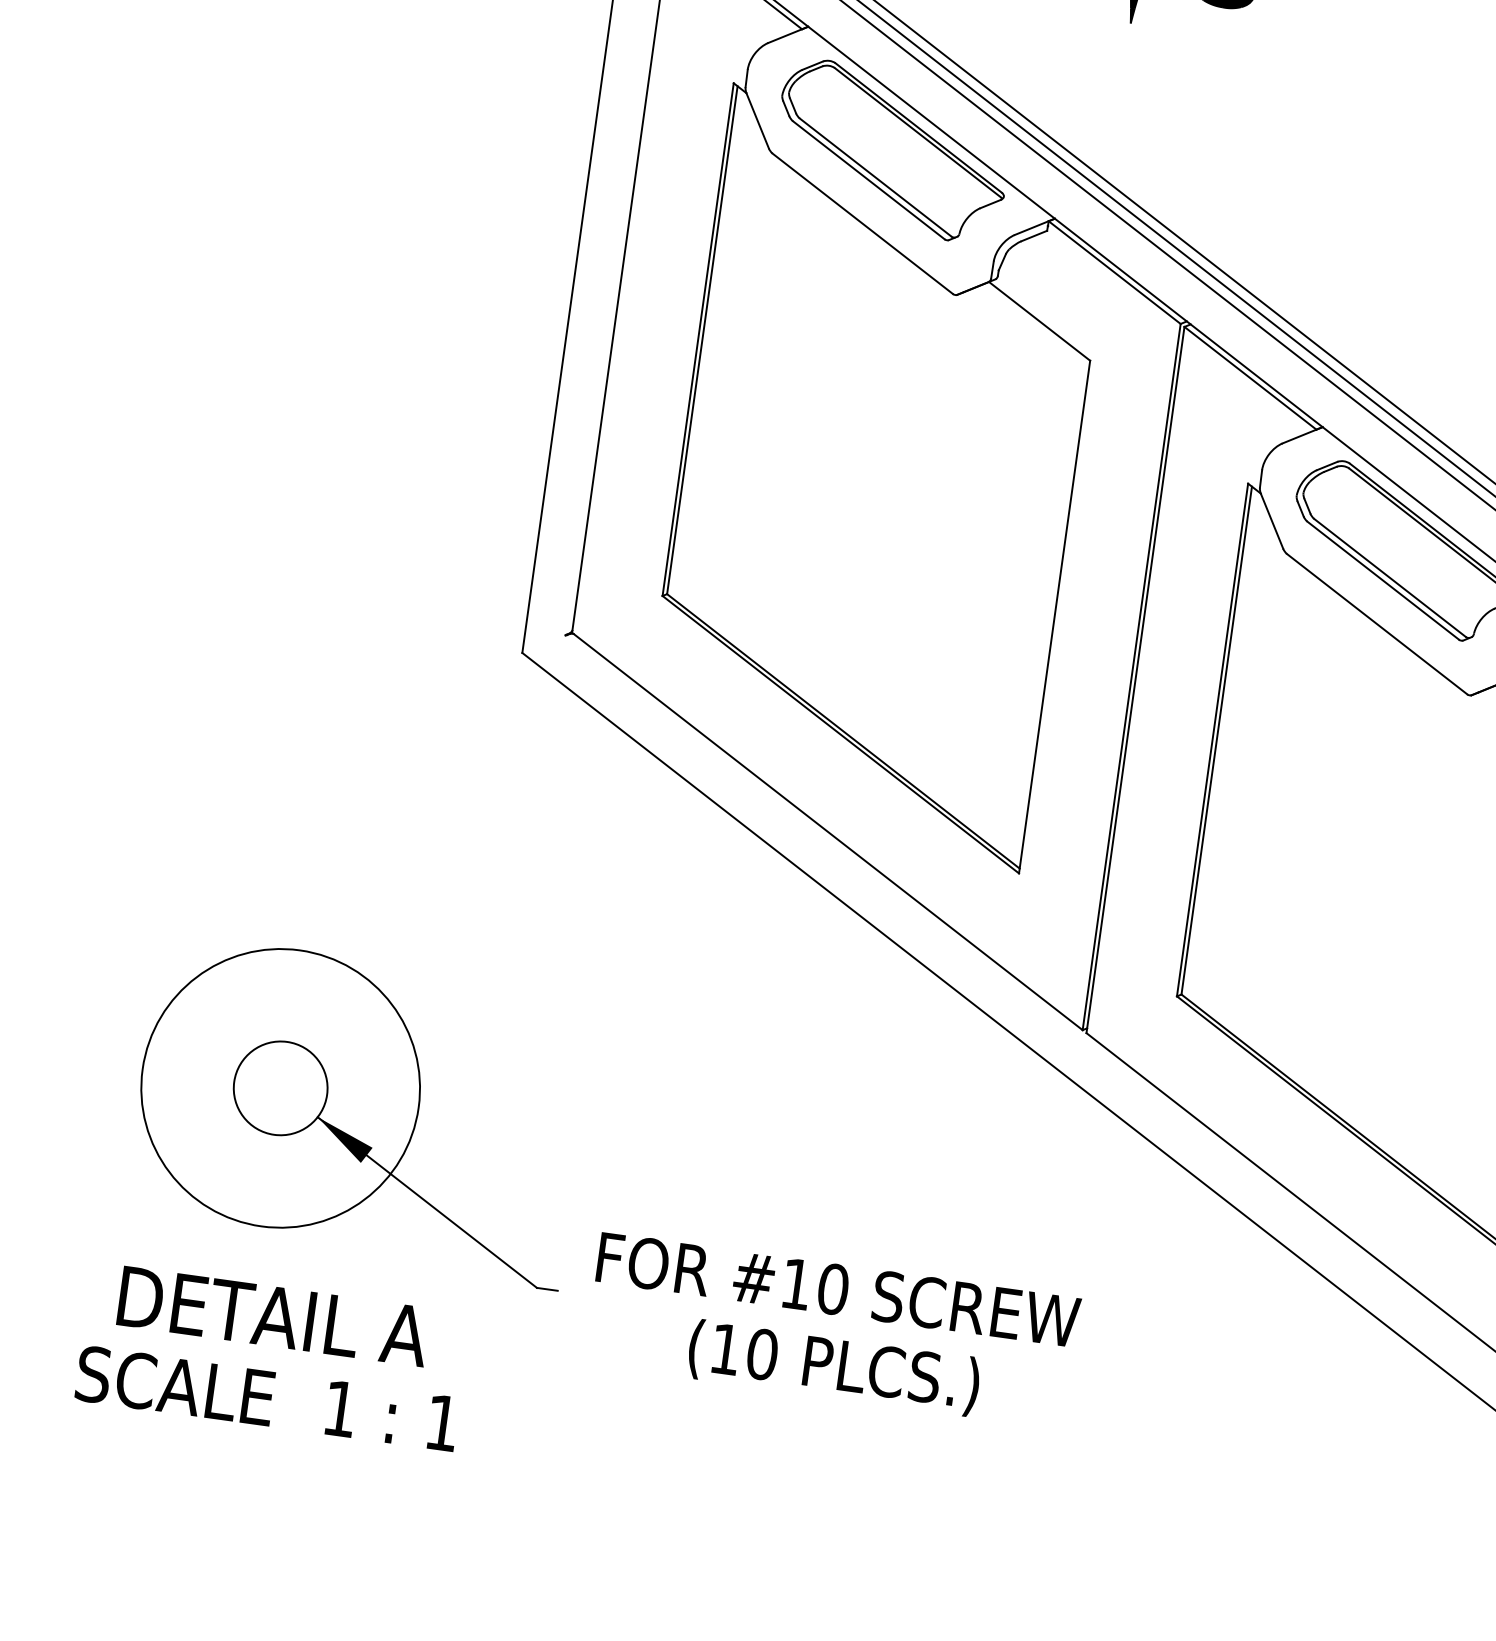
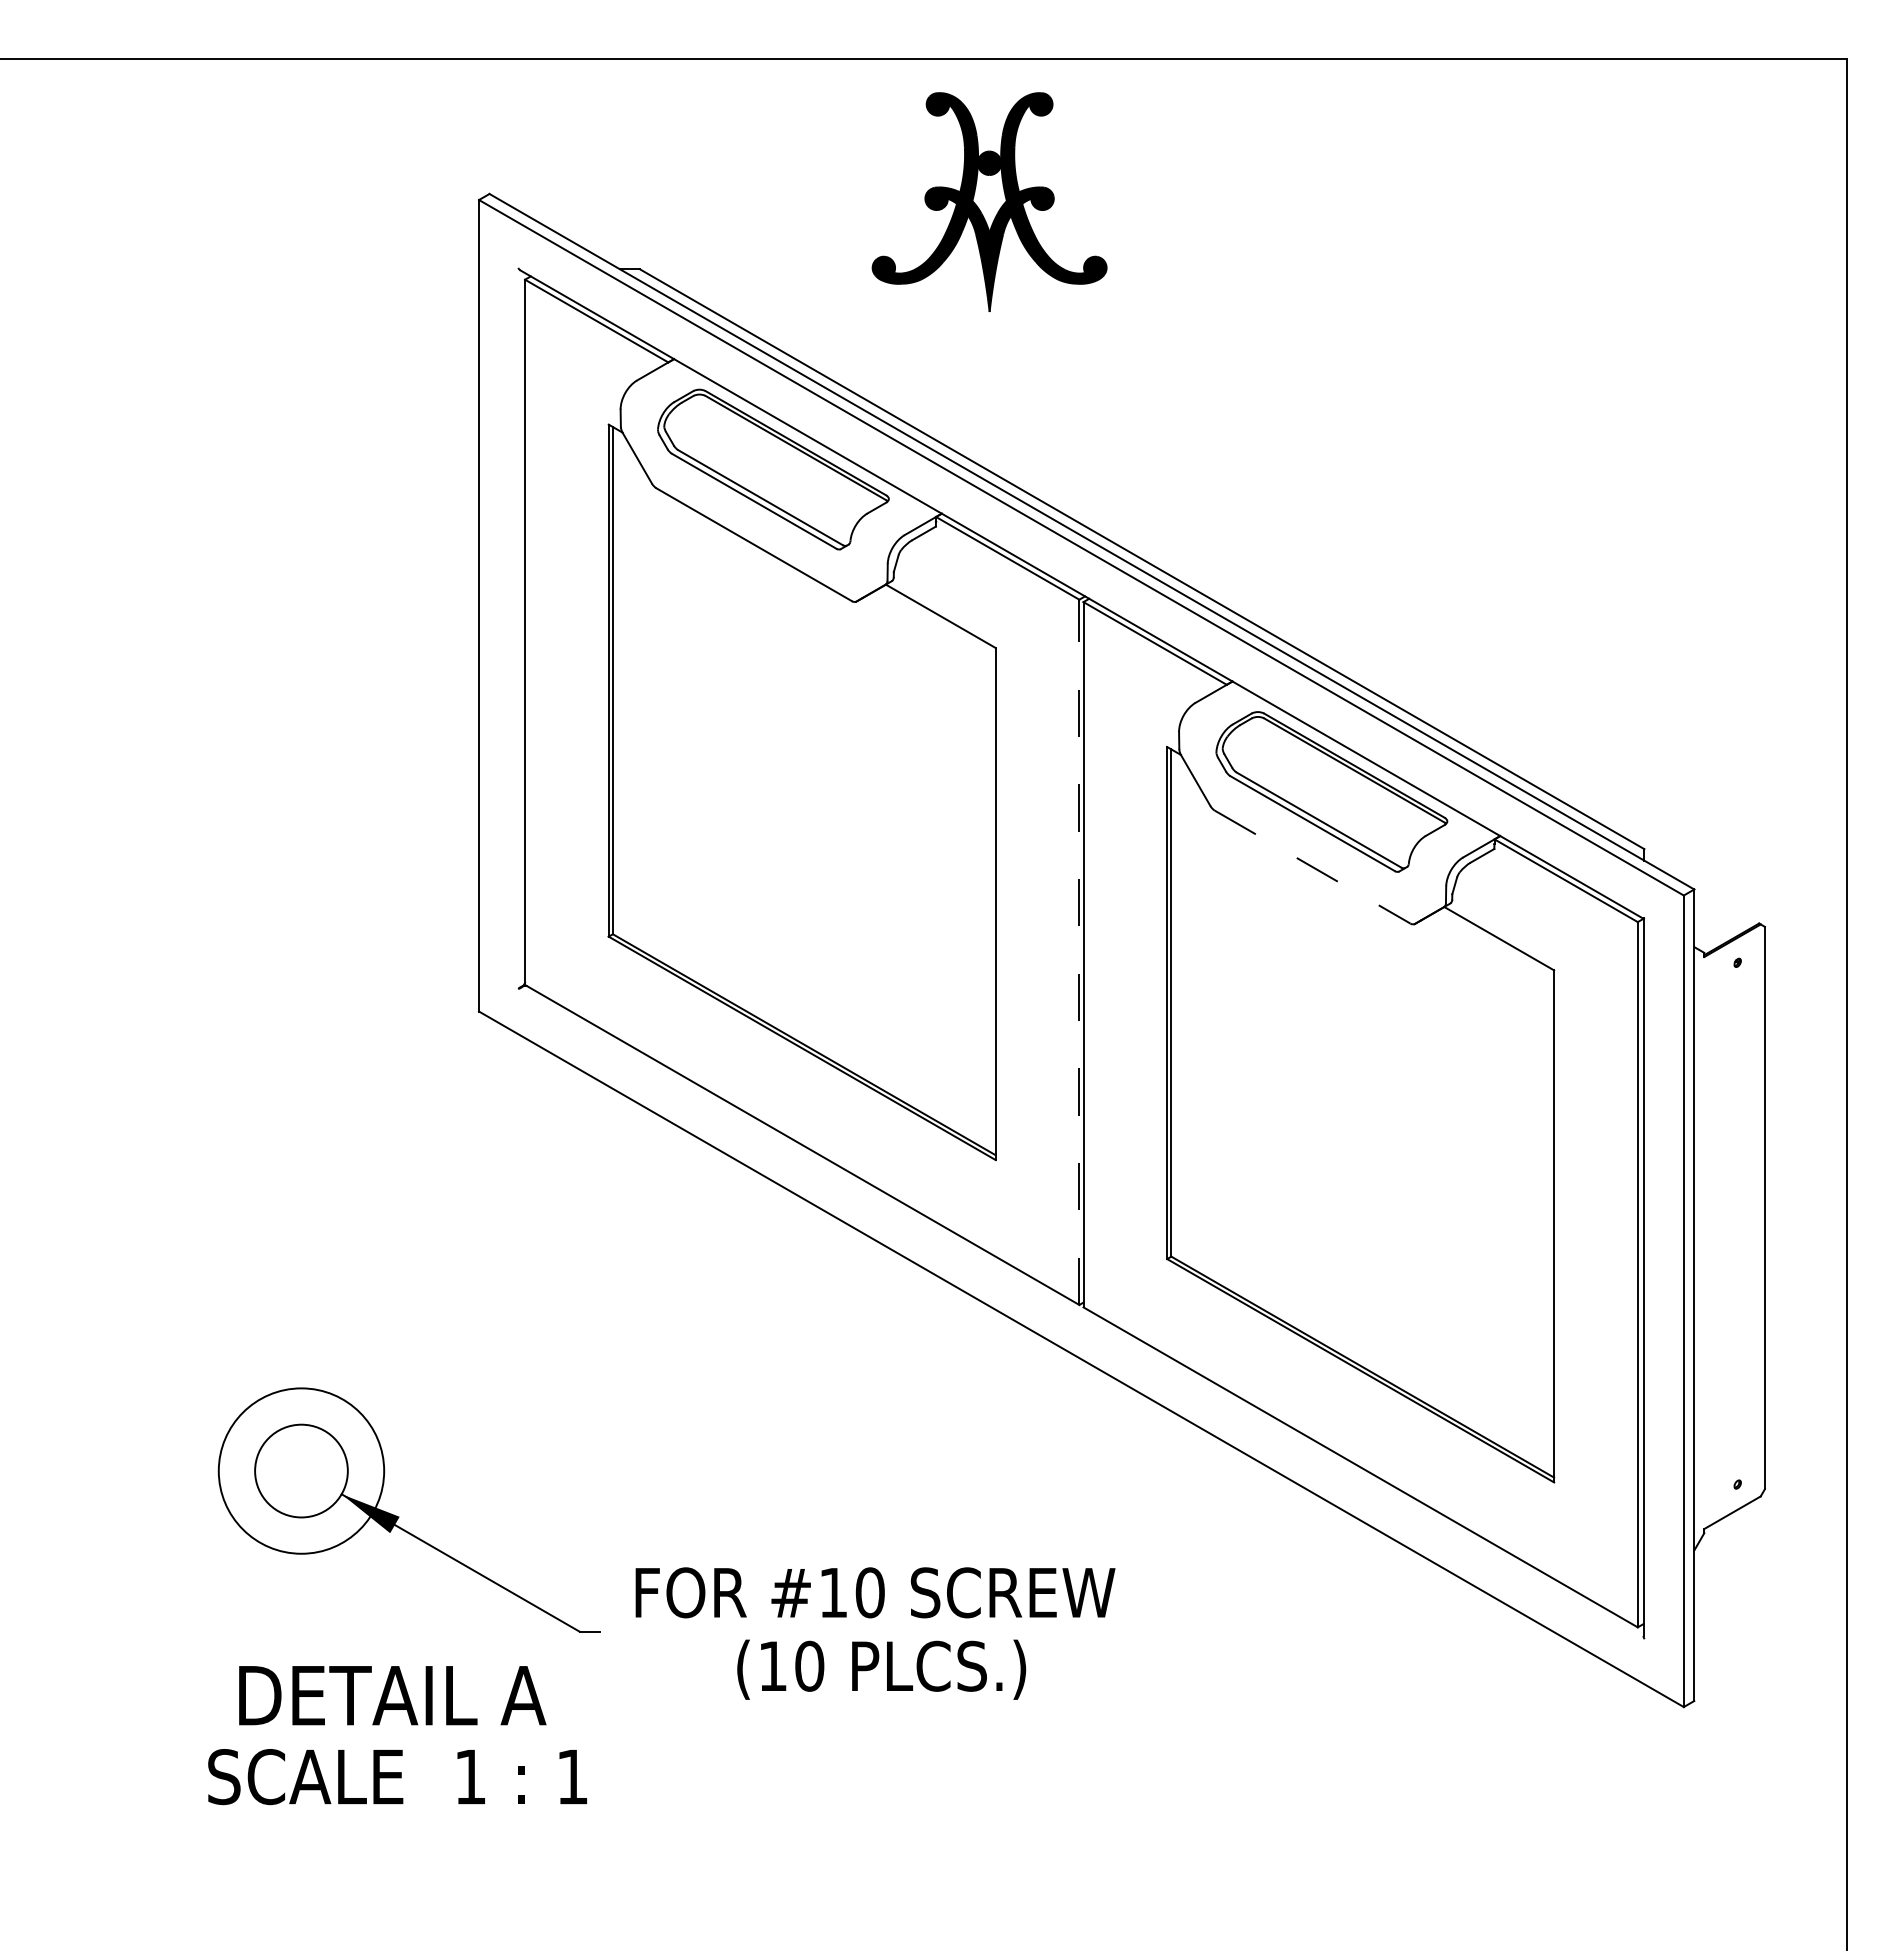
line: (1376, 624) -> (1312, 867), solid -> dashed
line: (1131, 677) -> (1079, 952), solid -> dashed
circle: (280, 1087) -> (301, 1470), size x0.6
text: (273, 1357) -> (397, 1735), moved

